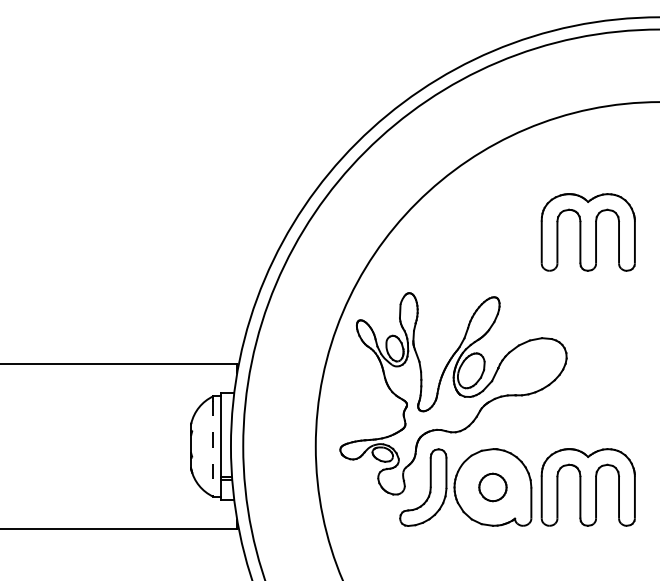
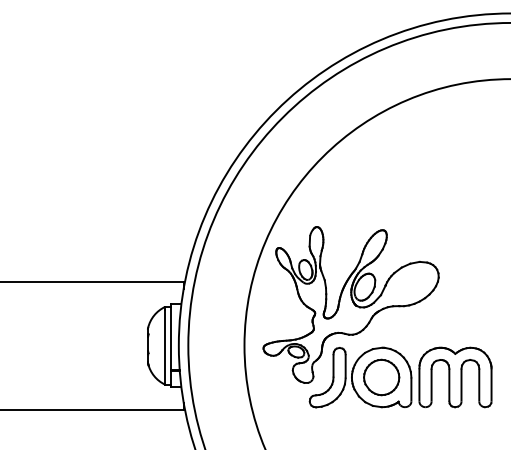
part: (587, 232) -> (454, 180), removed
line: (213, 449) -> (165, 348), dashed -> solid
part: (492, 487) -> (381, 377), size x1.67

